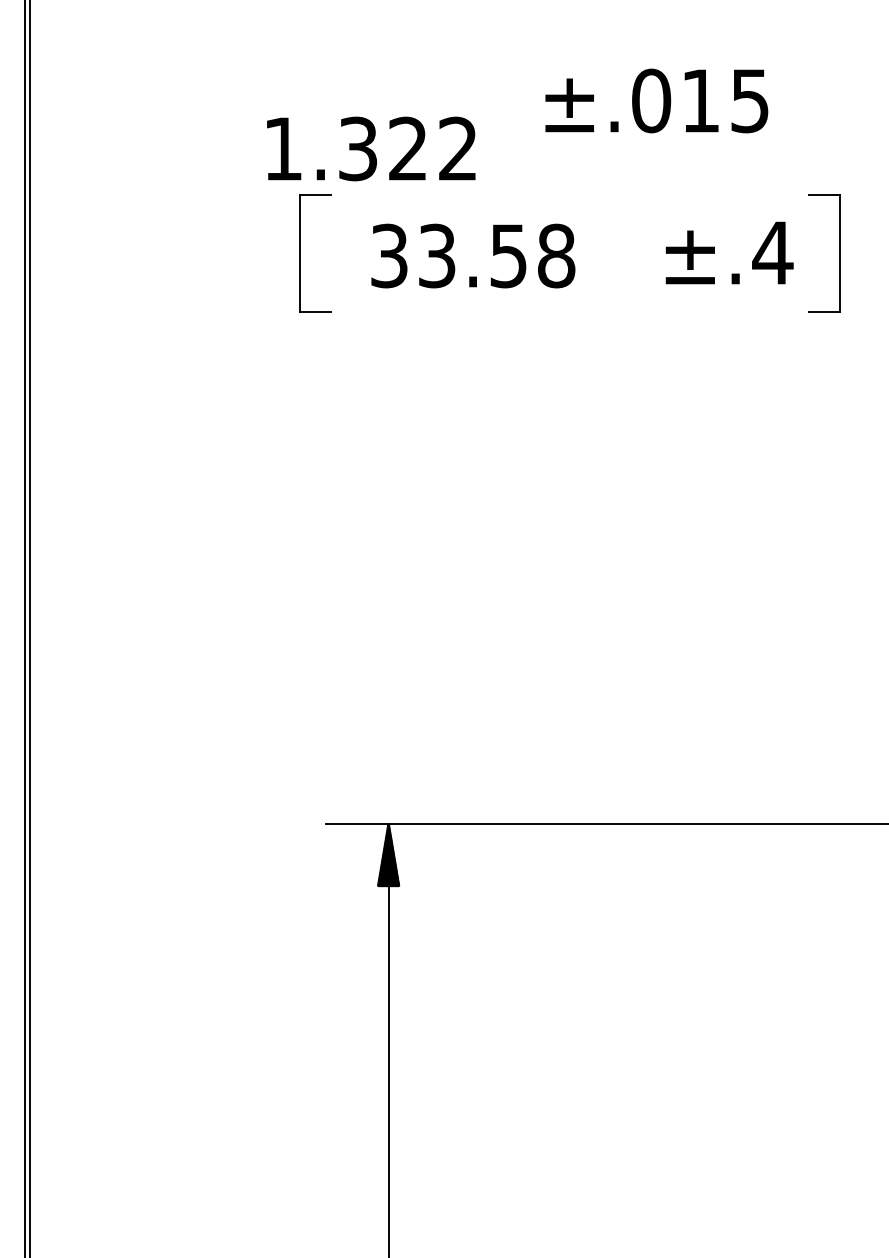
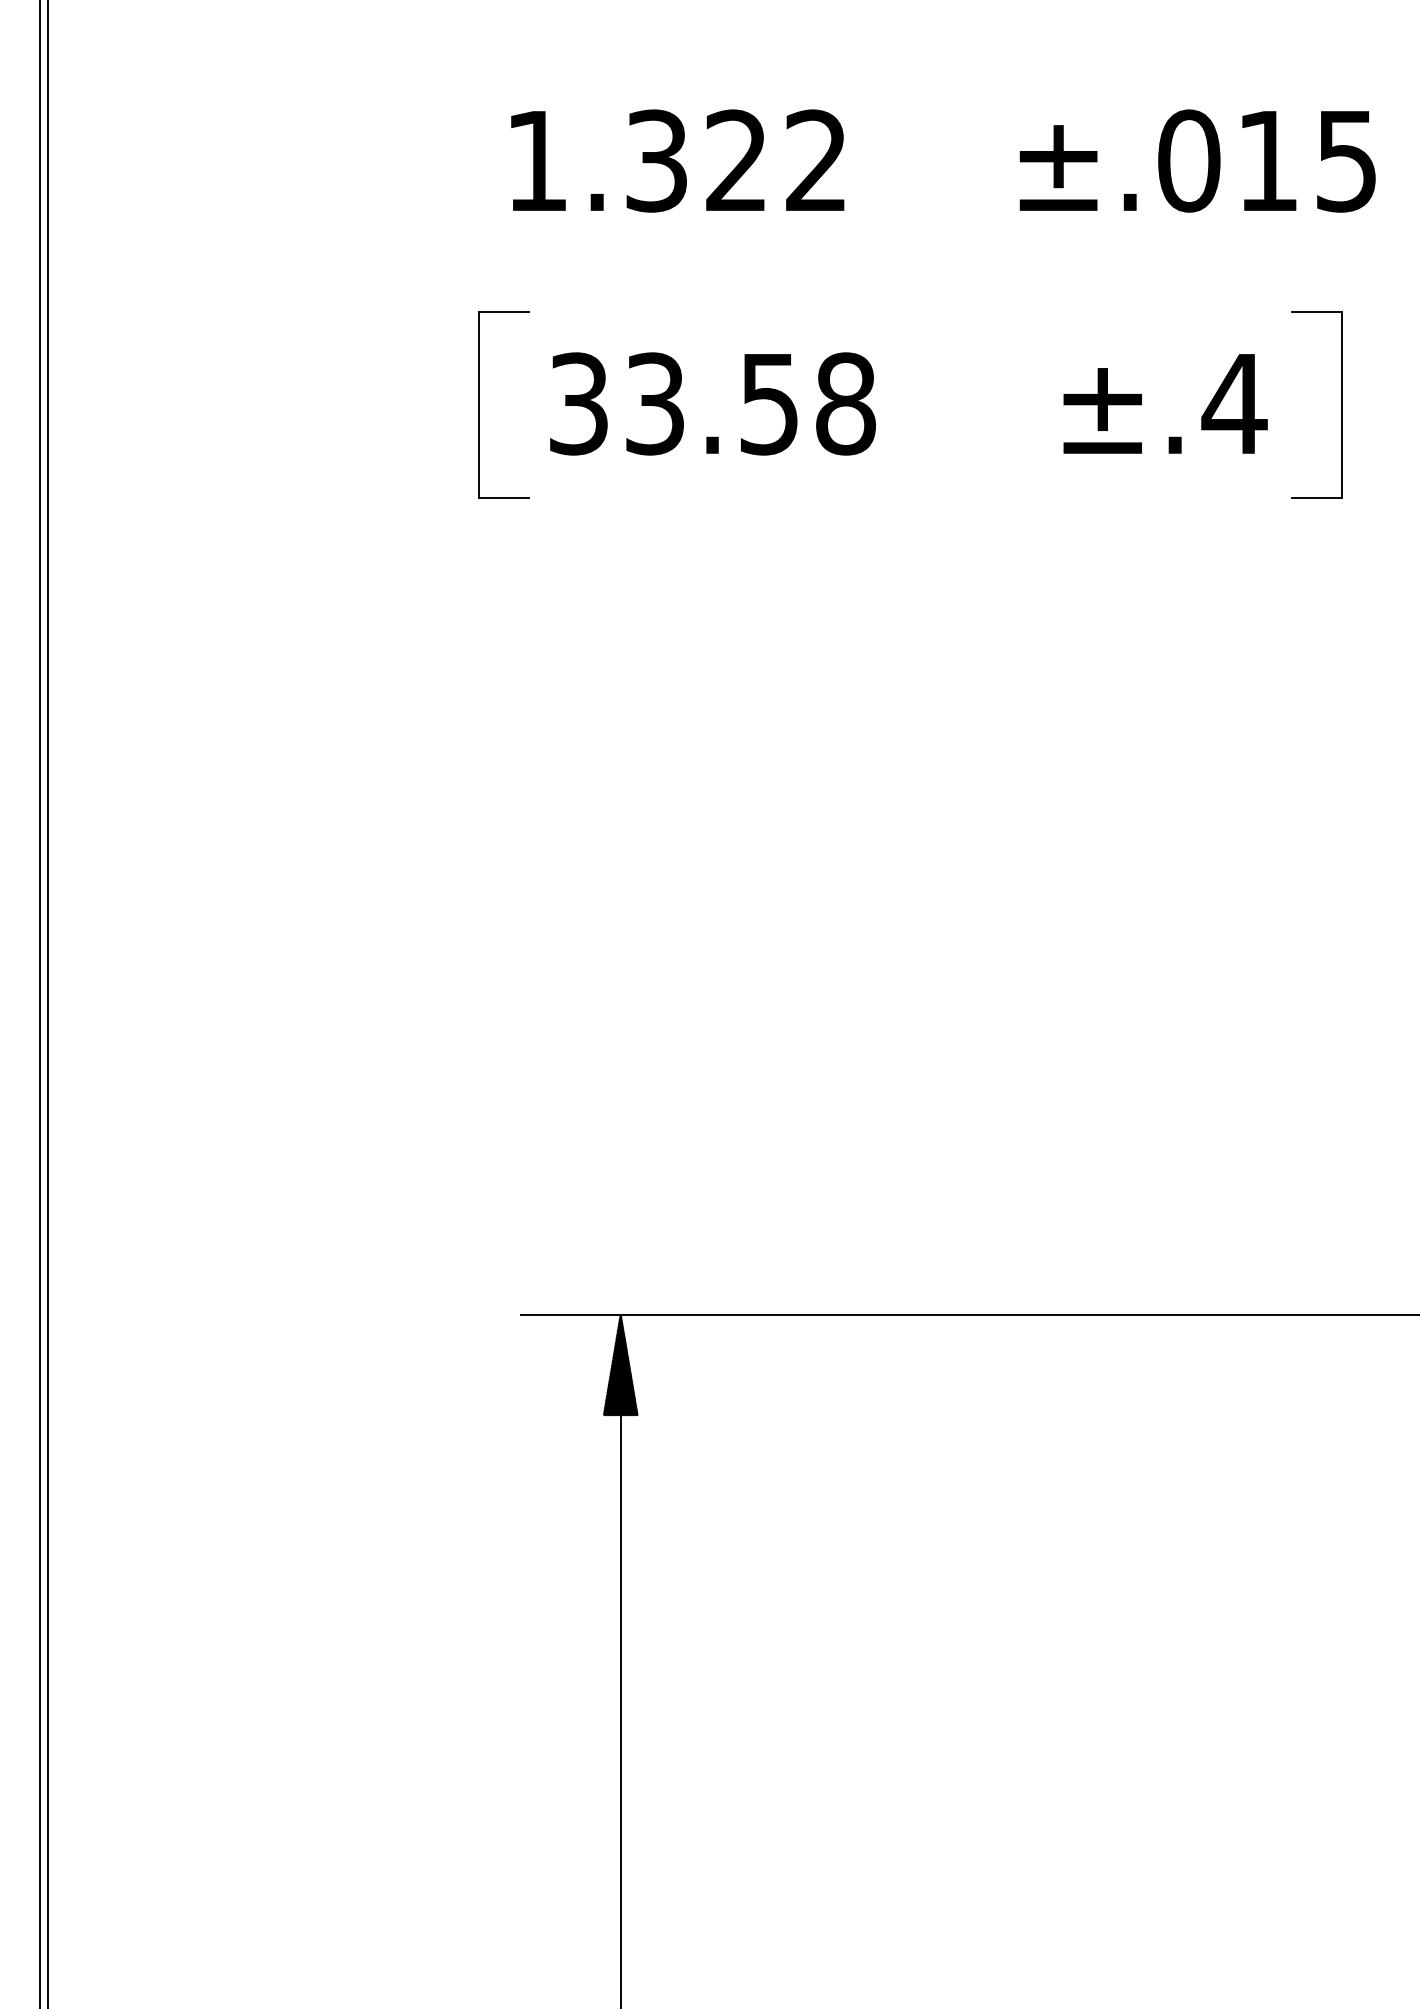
text: (656, 100) -> (1197, 160), moved
text: (371, 148) -> (678, 160), moved
text: (473, 255) -> (713, 403), moved

